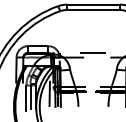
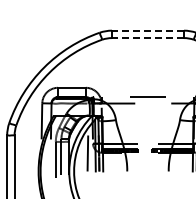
line: (93, 4) -> (147, 30), solid -> dashed
line: (93, 10) -> (147, 38), solid -> dashed

